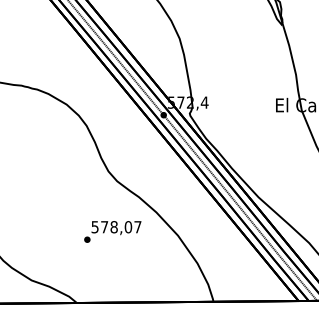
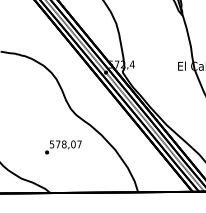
text: (112, 231) -> (63, 147), moved

